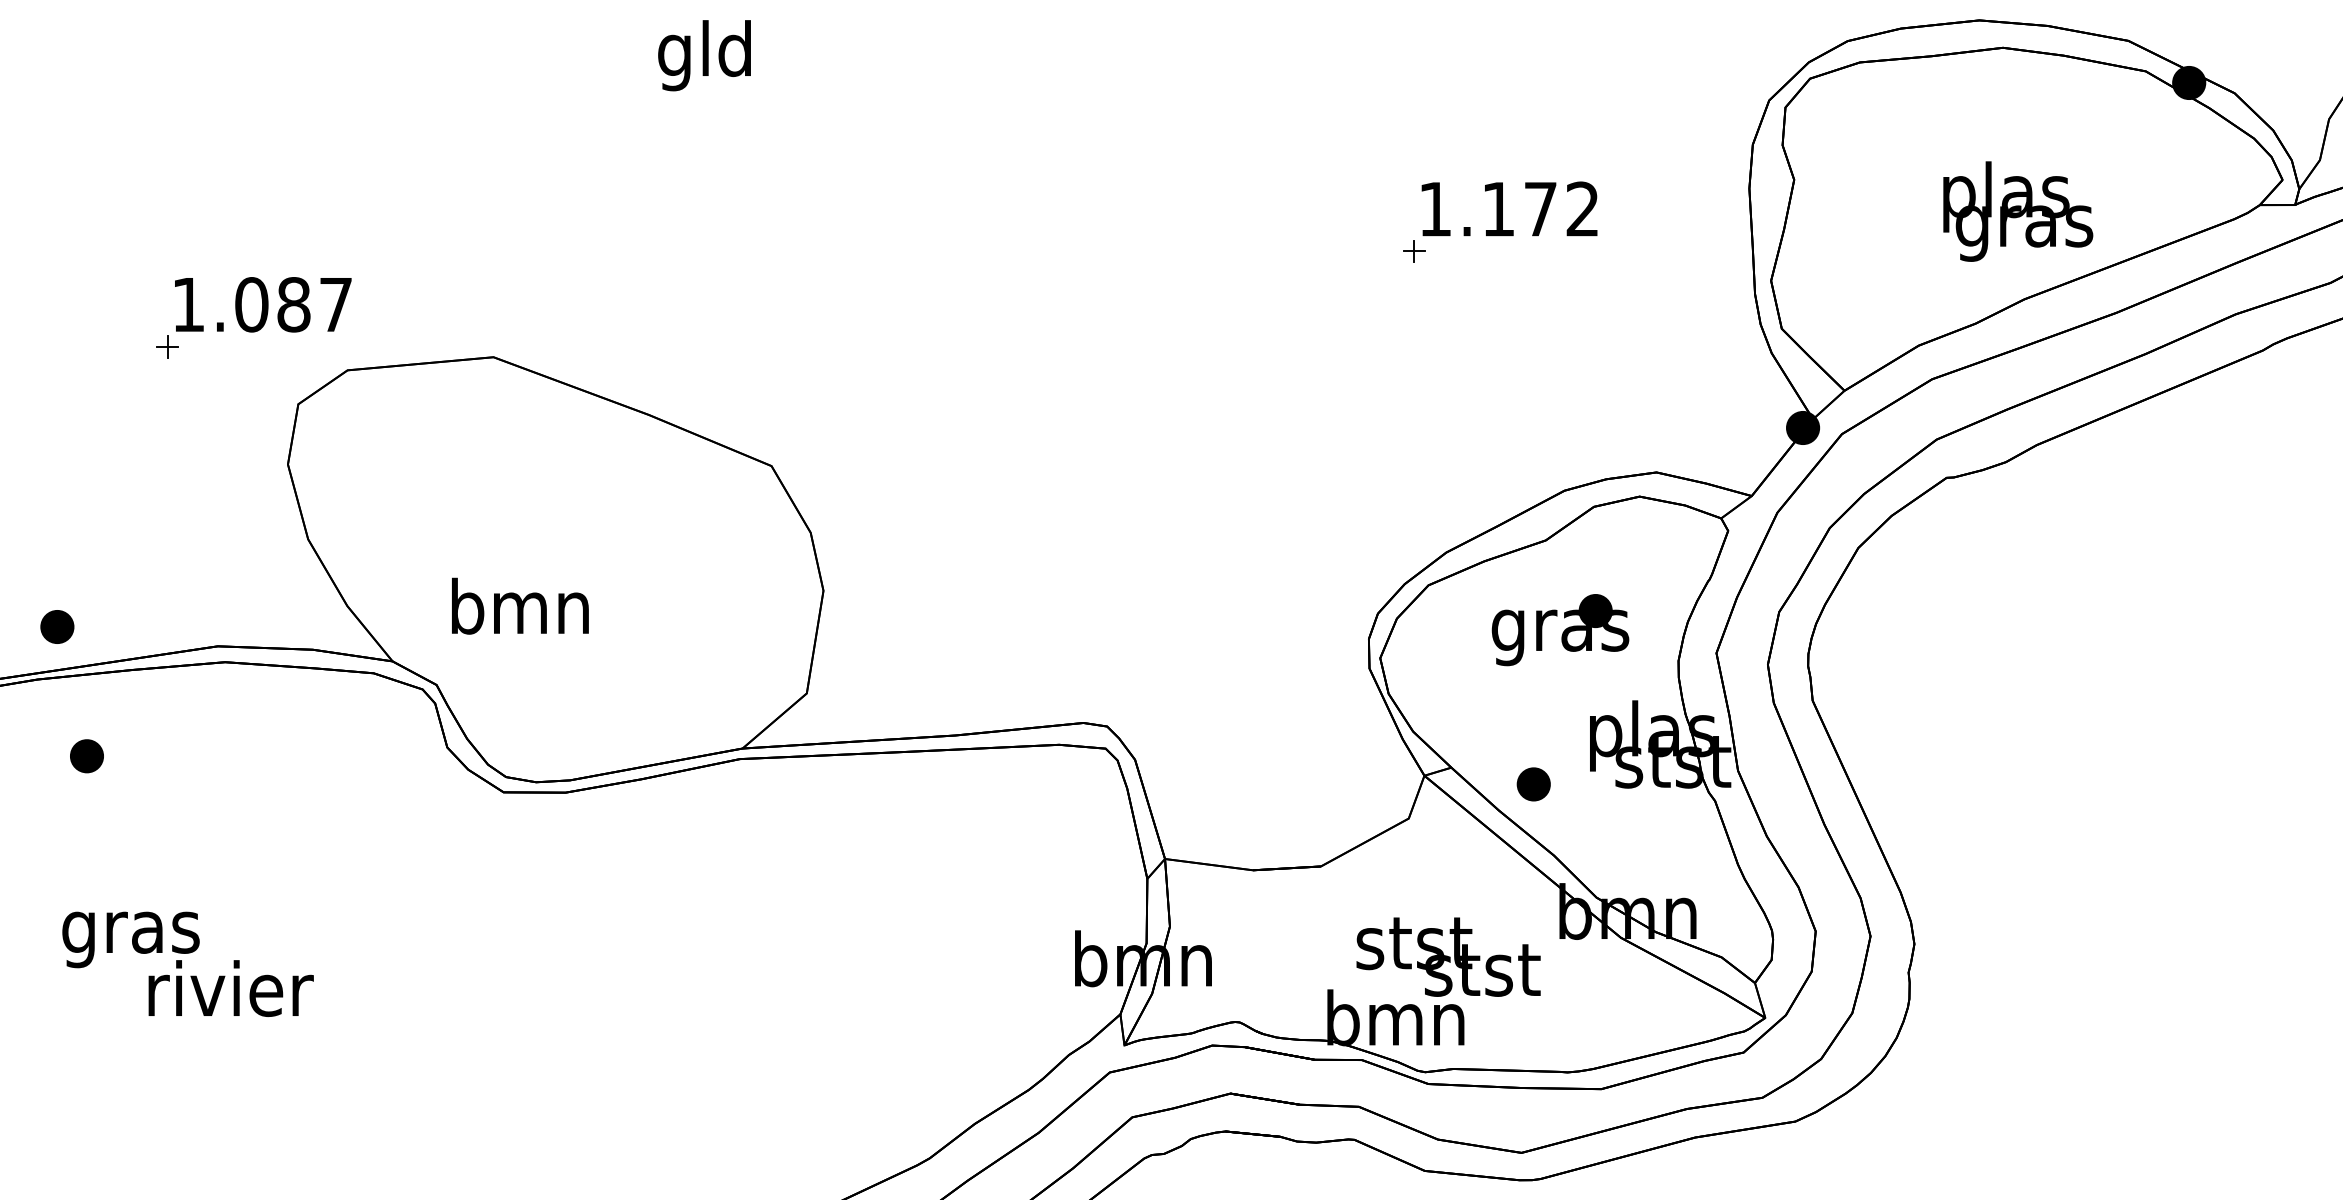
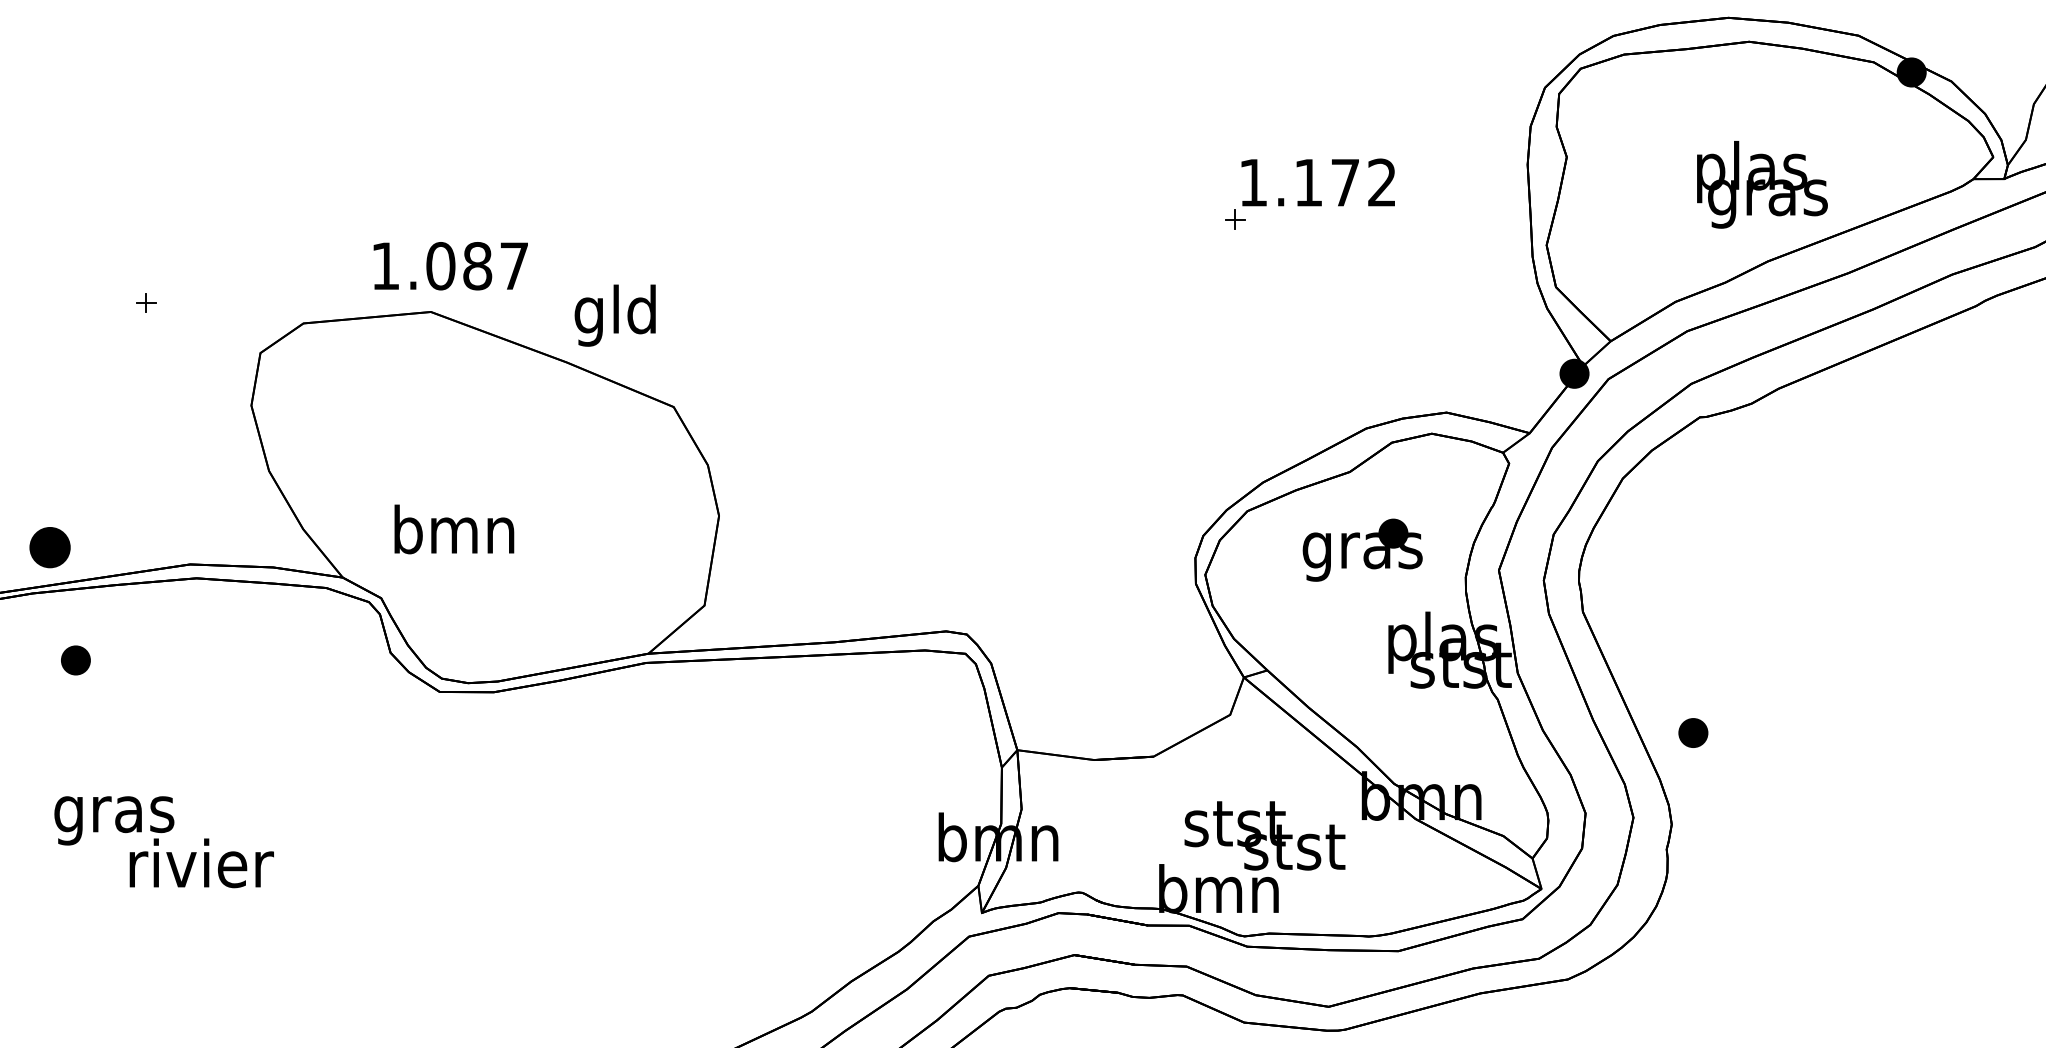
text: (703, 55) -> (614, 315), moved
text: (262, 305) -> (450, 266), moved
part: (56, 626) -> (49, 547), size x1.4
part: (1533, 783) -> (1693, 732), moved

